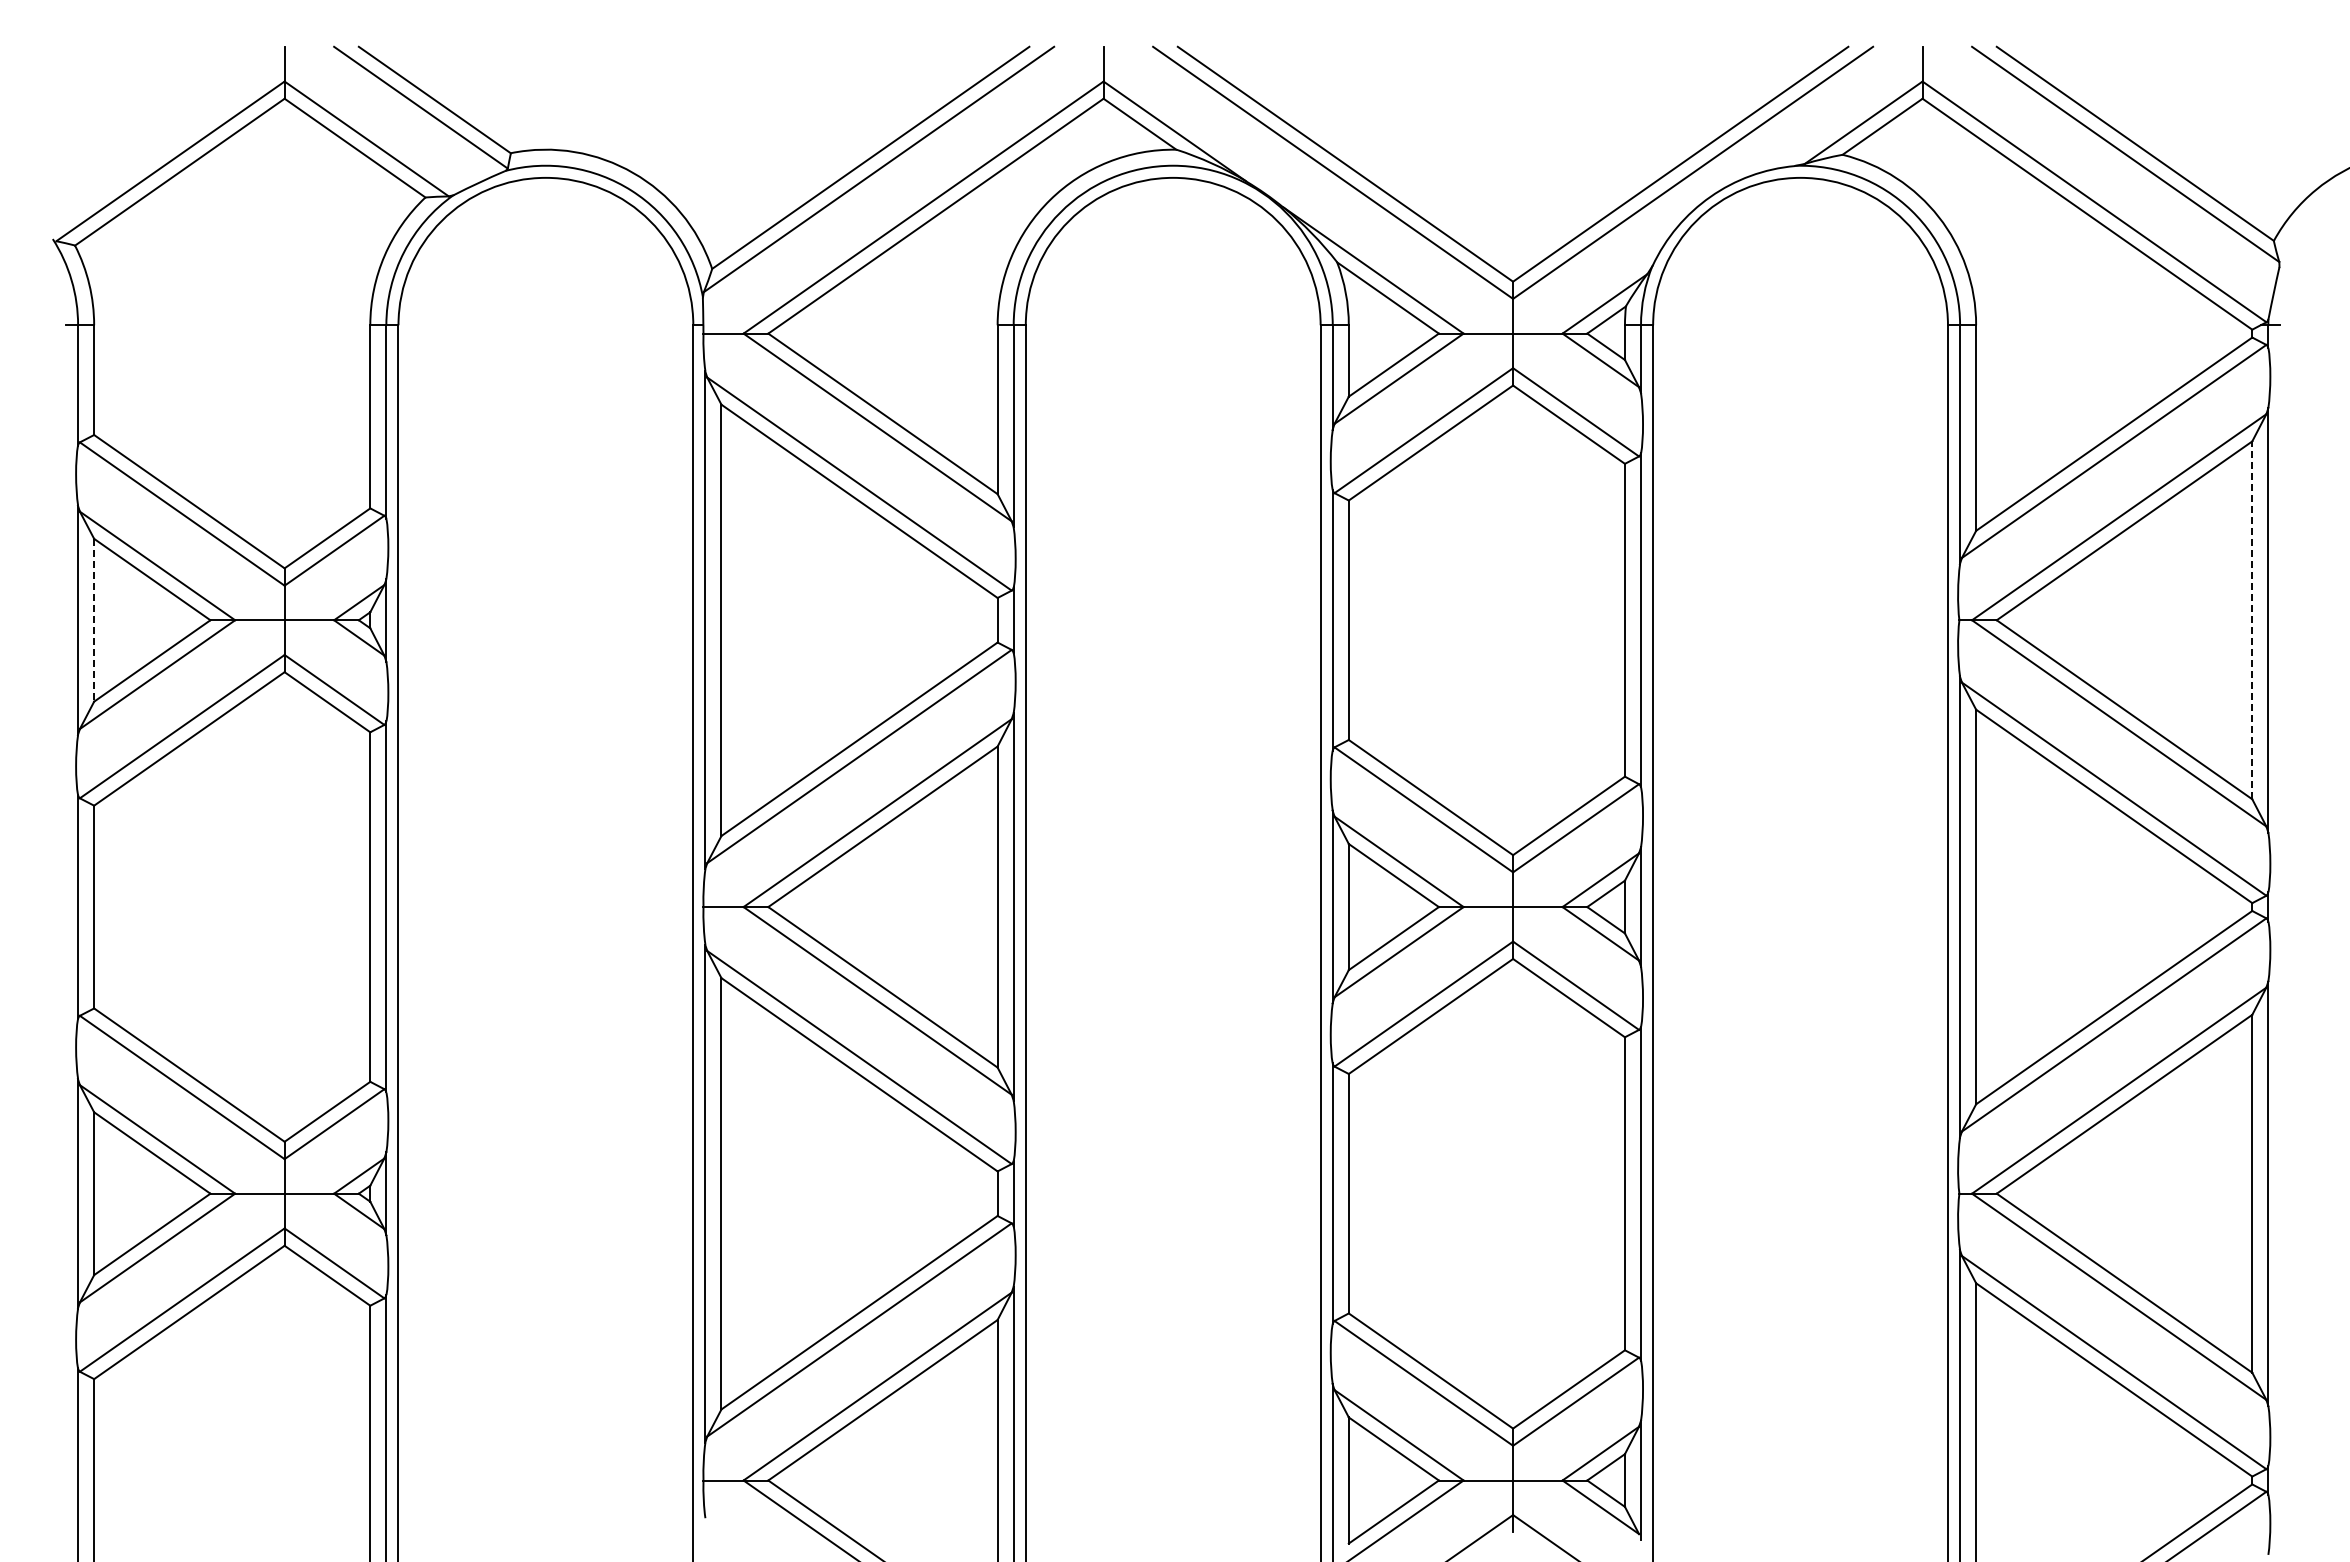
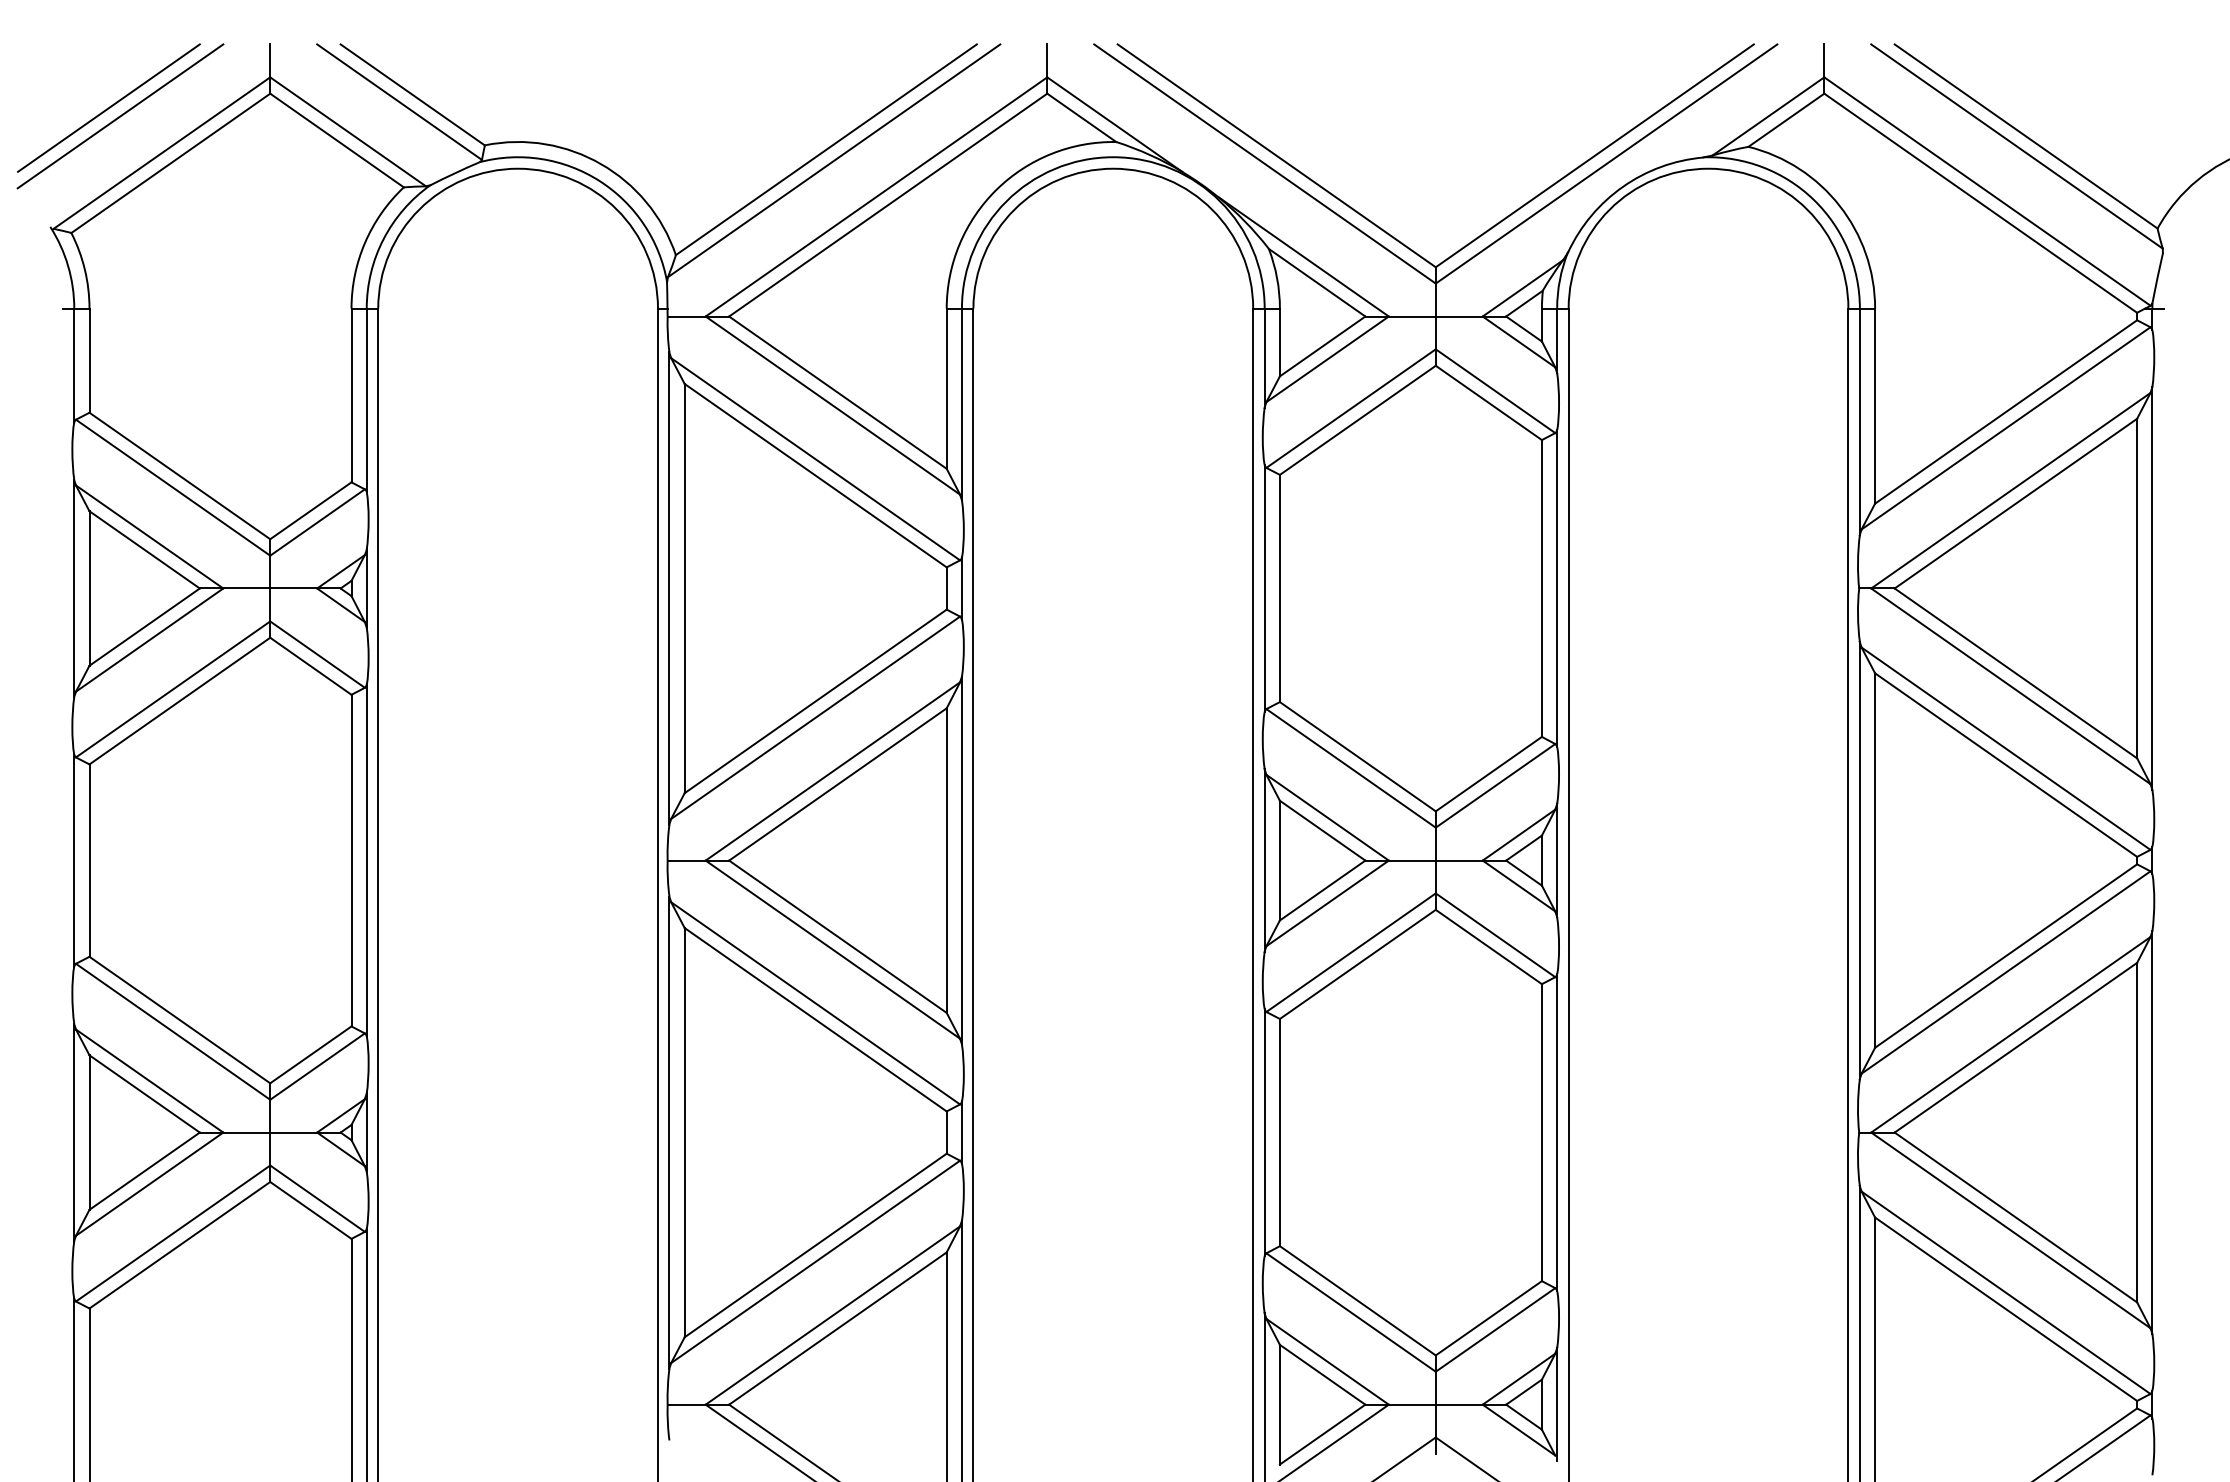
line: (114, 113) -> (108, 107), added
line: (126, 122) -> (120, 116), added
line: (94, 620) -> (89, 588), dashed -> solid
line: (2252, 620) -> (2137, 588), dashed -> solid

